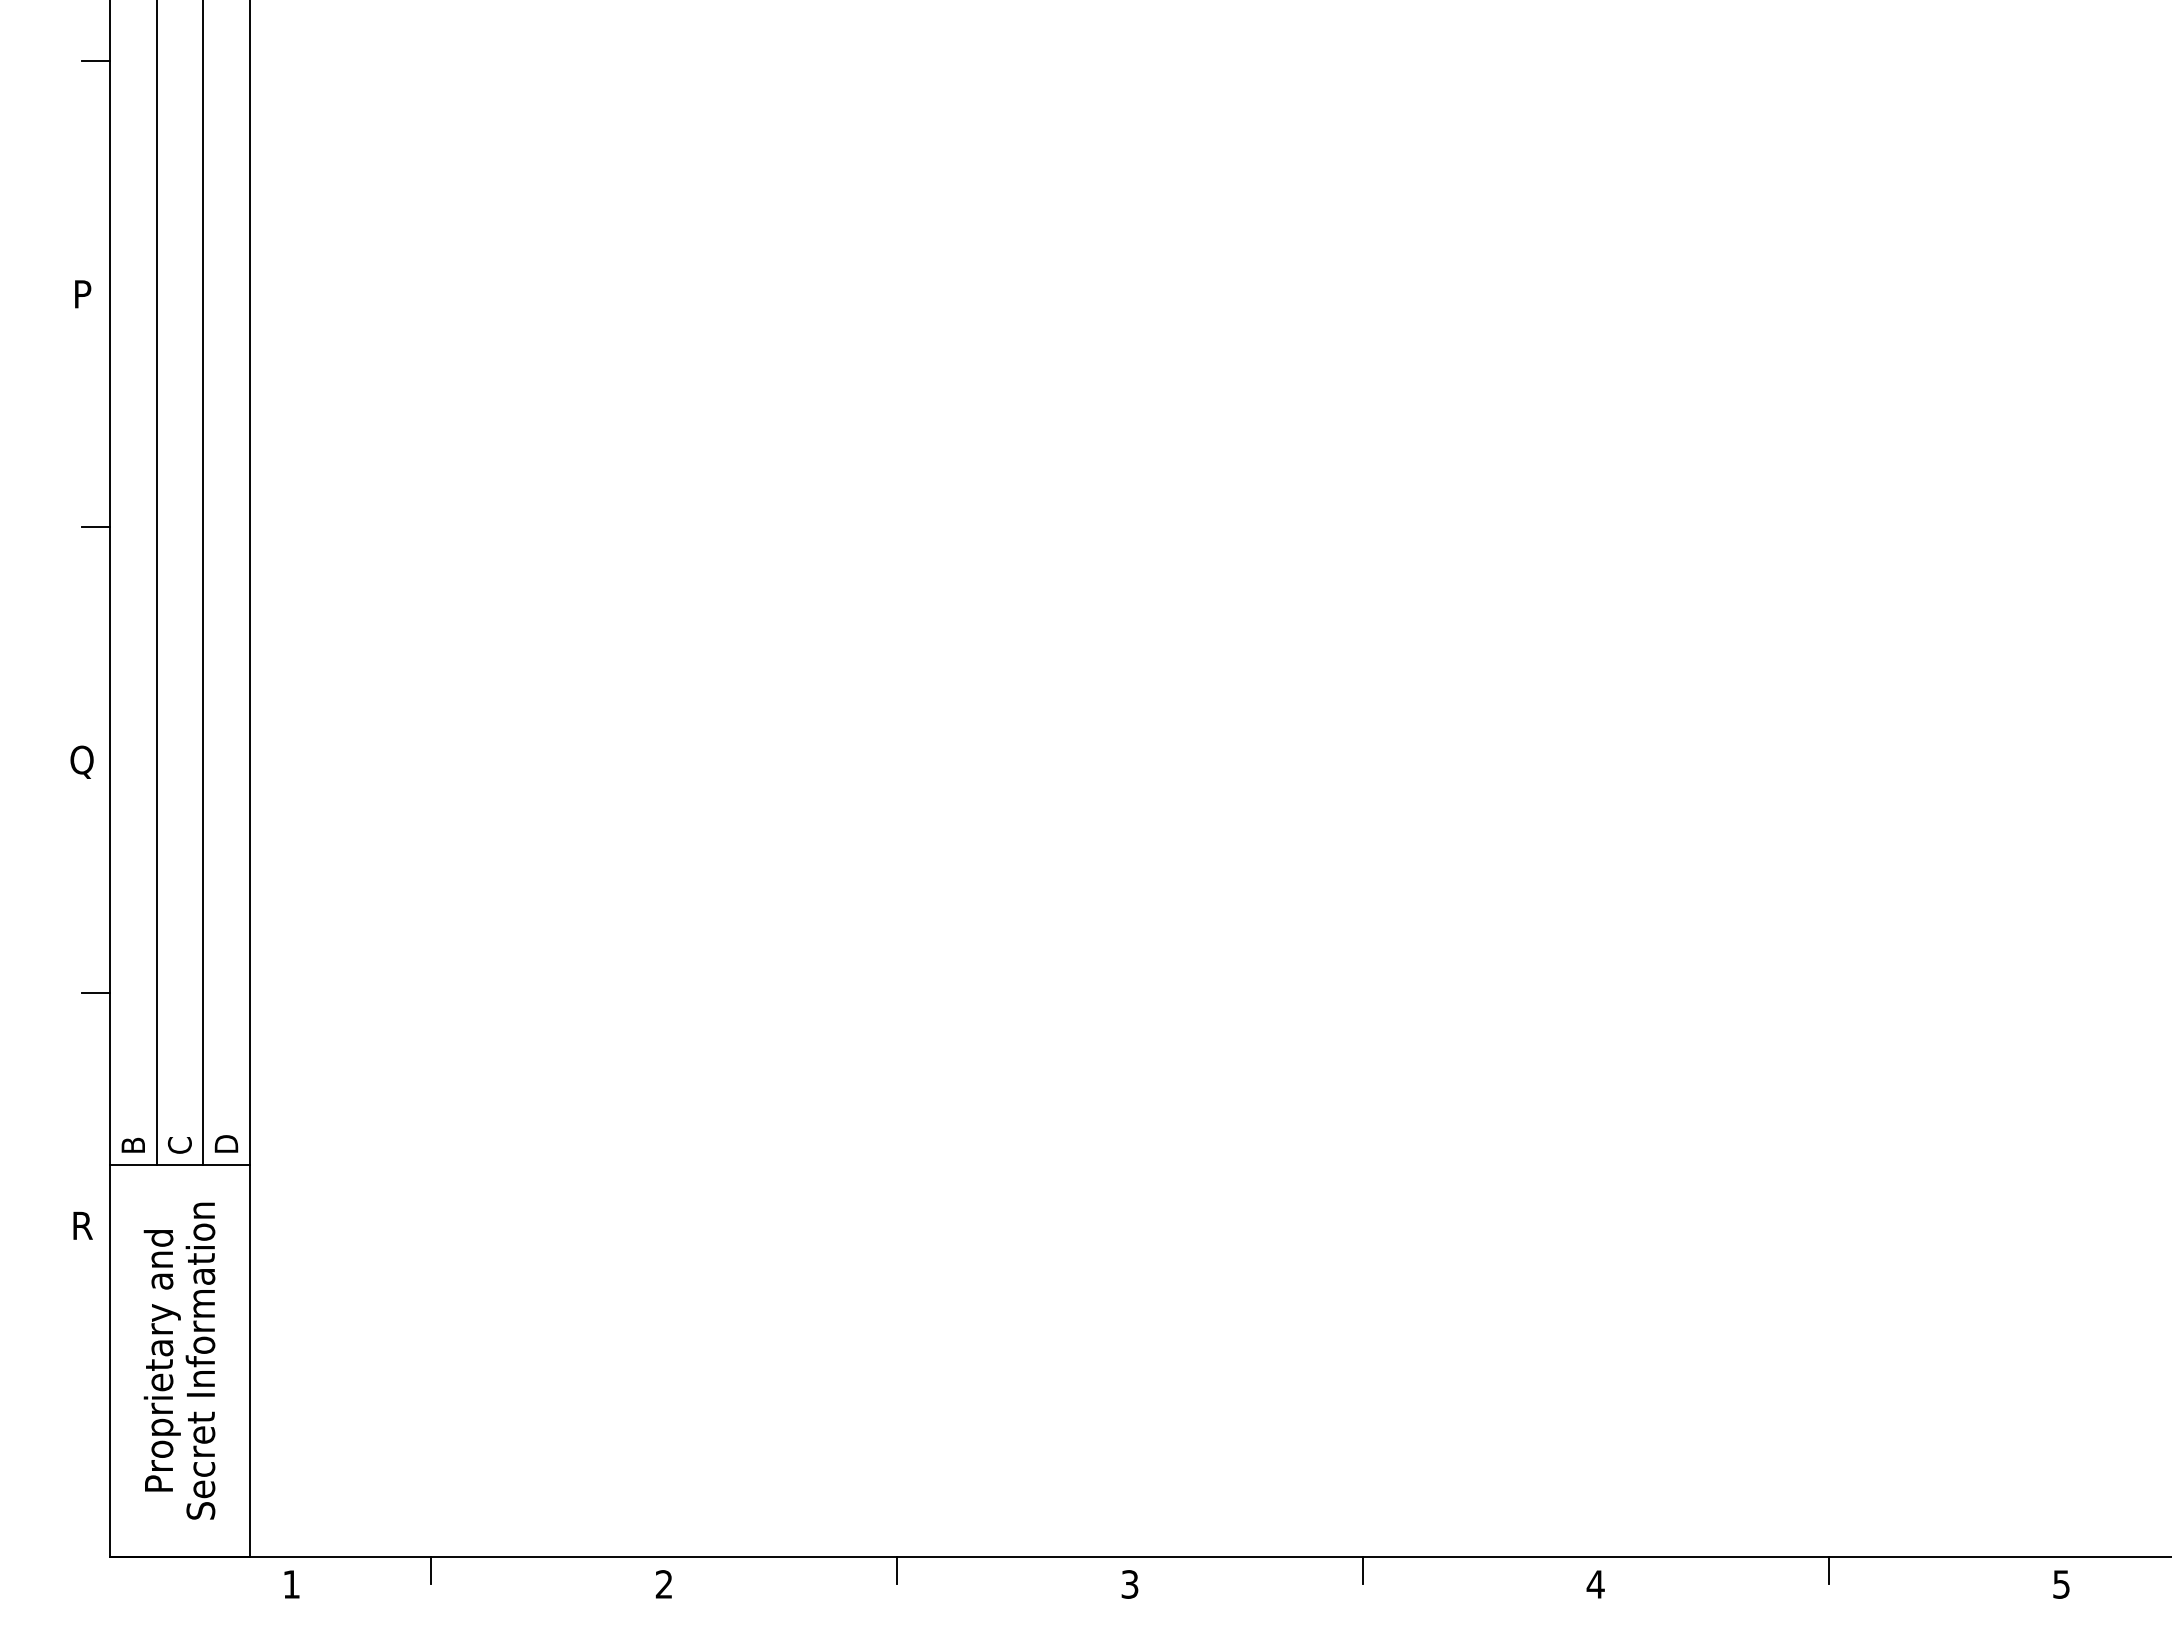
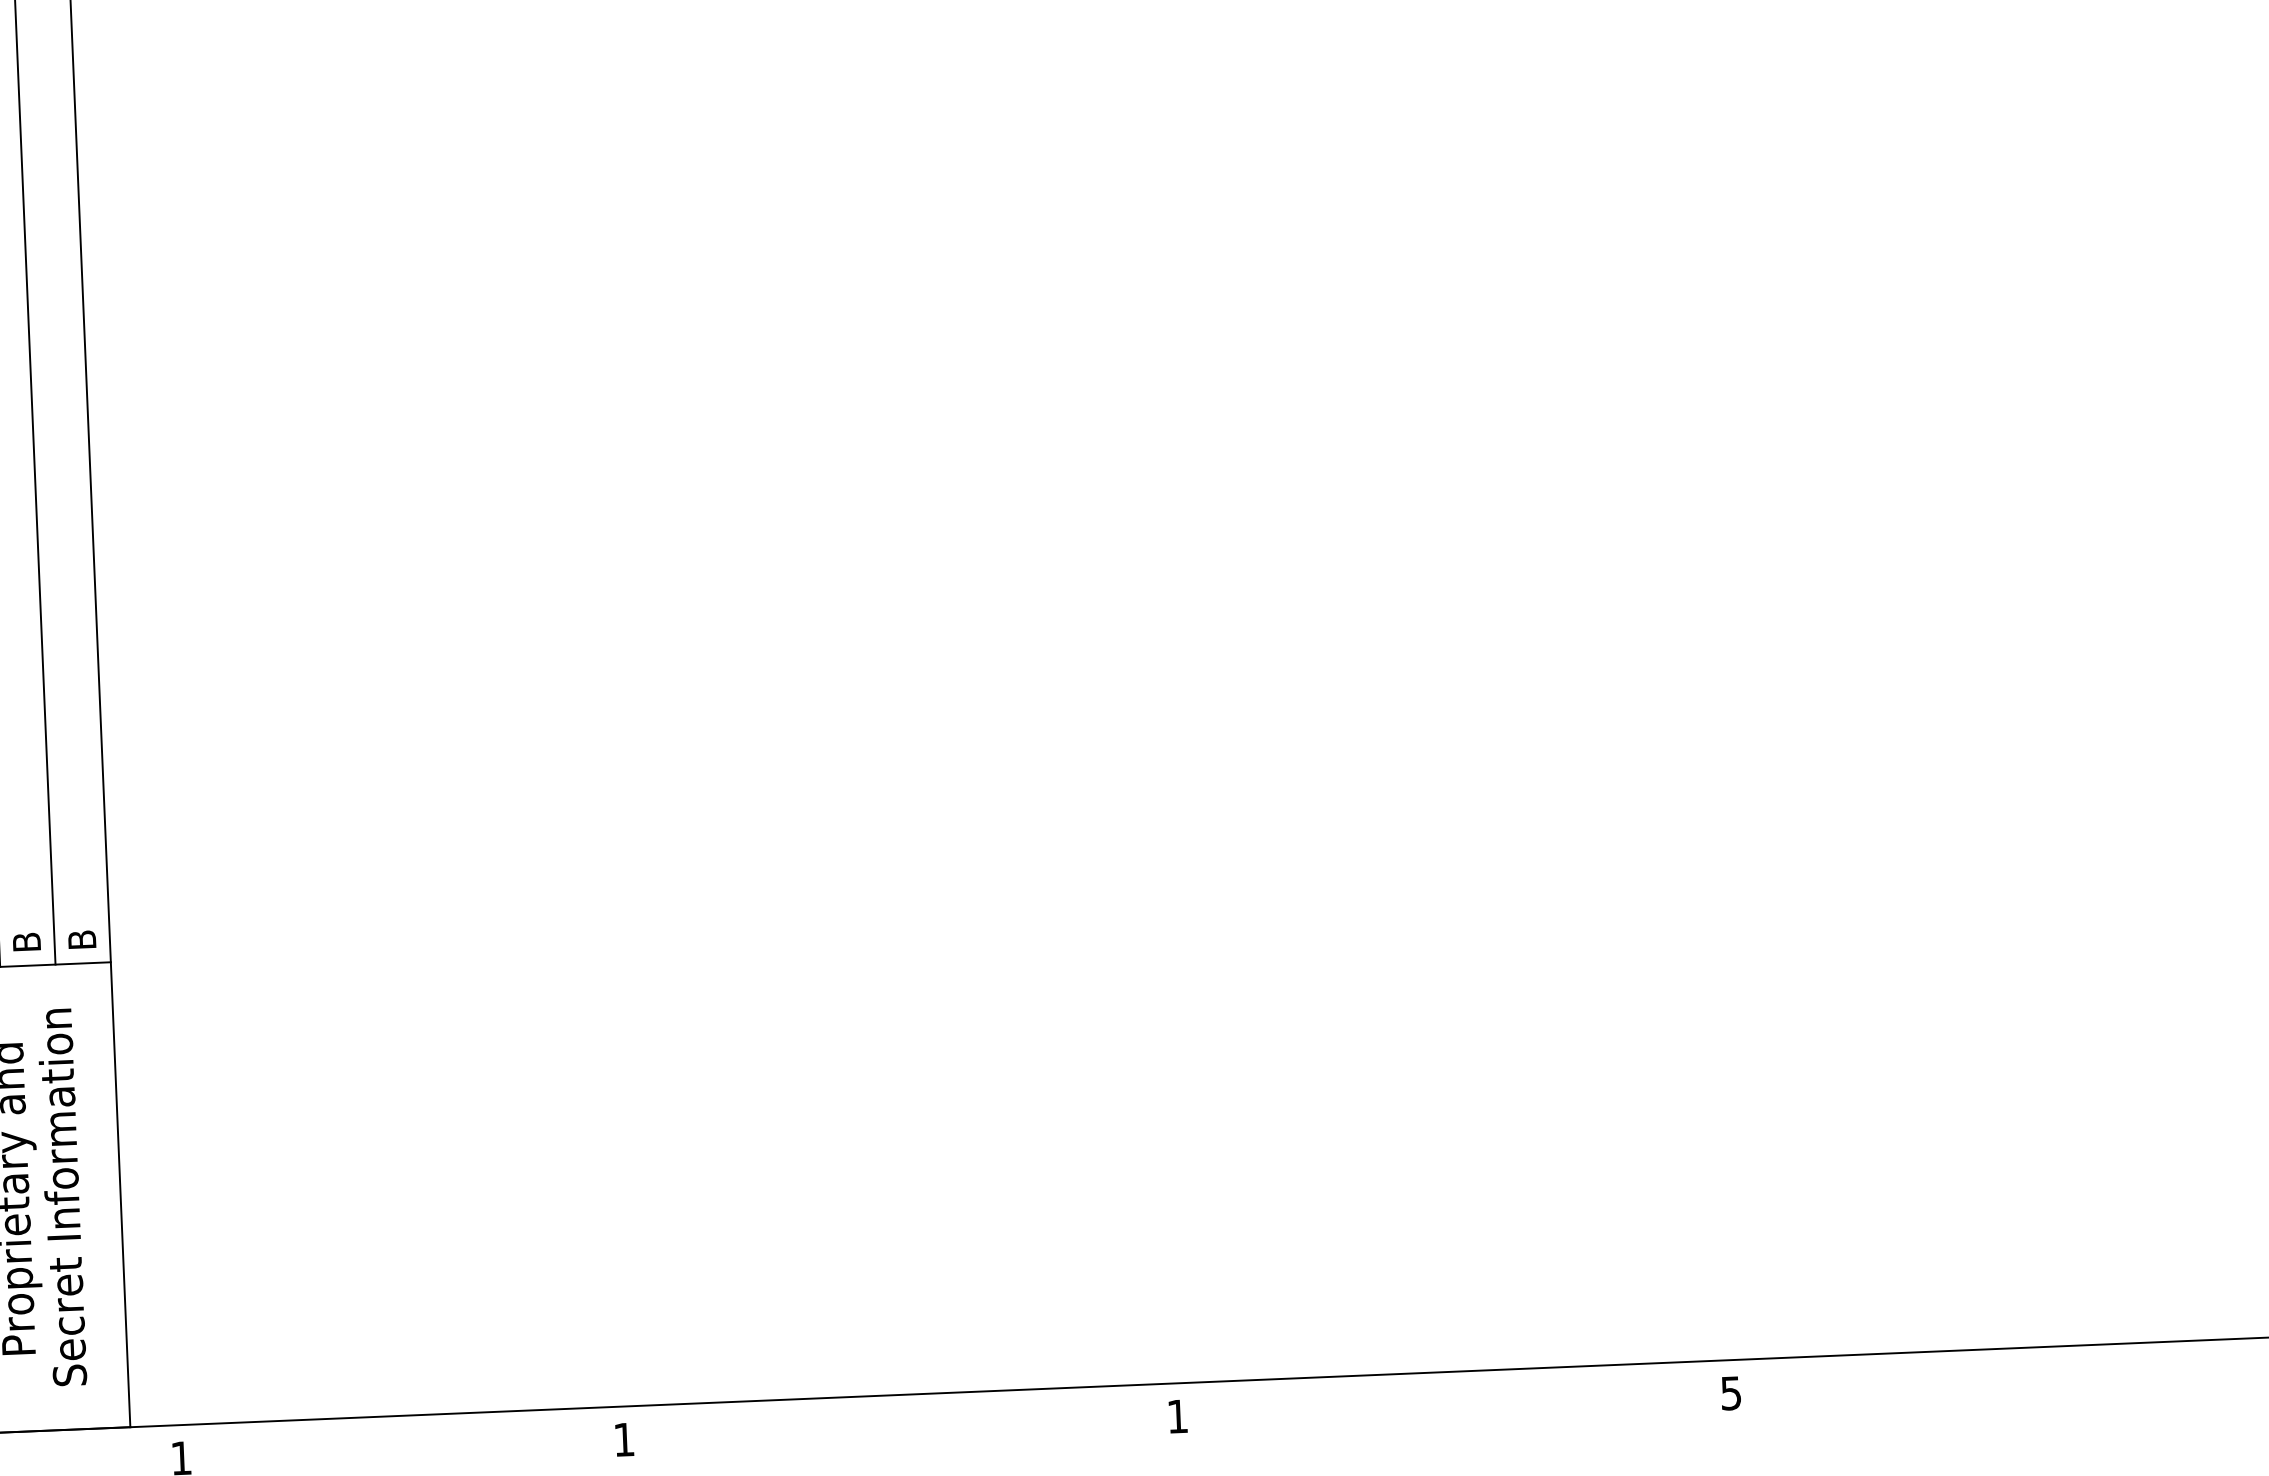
text: (226, 1142) -> (82, 936), D -> B
text: (179, 1145) -> (26, 942), C -> B
line: (431, 1570) -> (346, 1434), removed
line: (897, 1570) -> (900, 1411), removed
line: (1362, 1570) -> (1453, 1388), removed
line: (1828, 1570) -> (2007, 1365), removed
text: (663, 1584) -> (623, 1439), 2 -> 1
text: (1129, 1584) -> (1177, 1416), 3 -> 1
text: (1595, 1584) -> (1730, 1393), 4 -> 5

